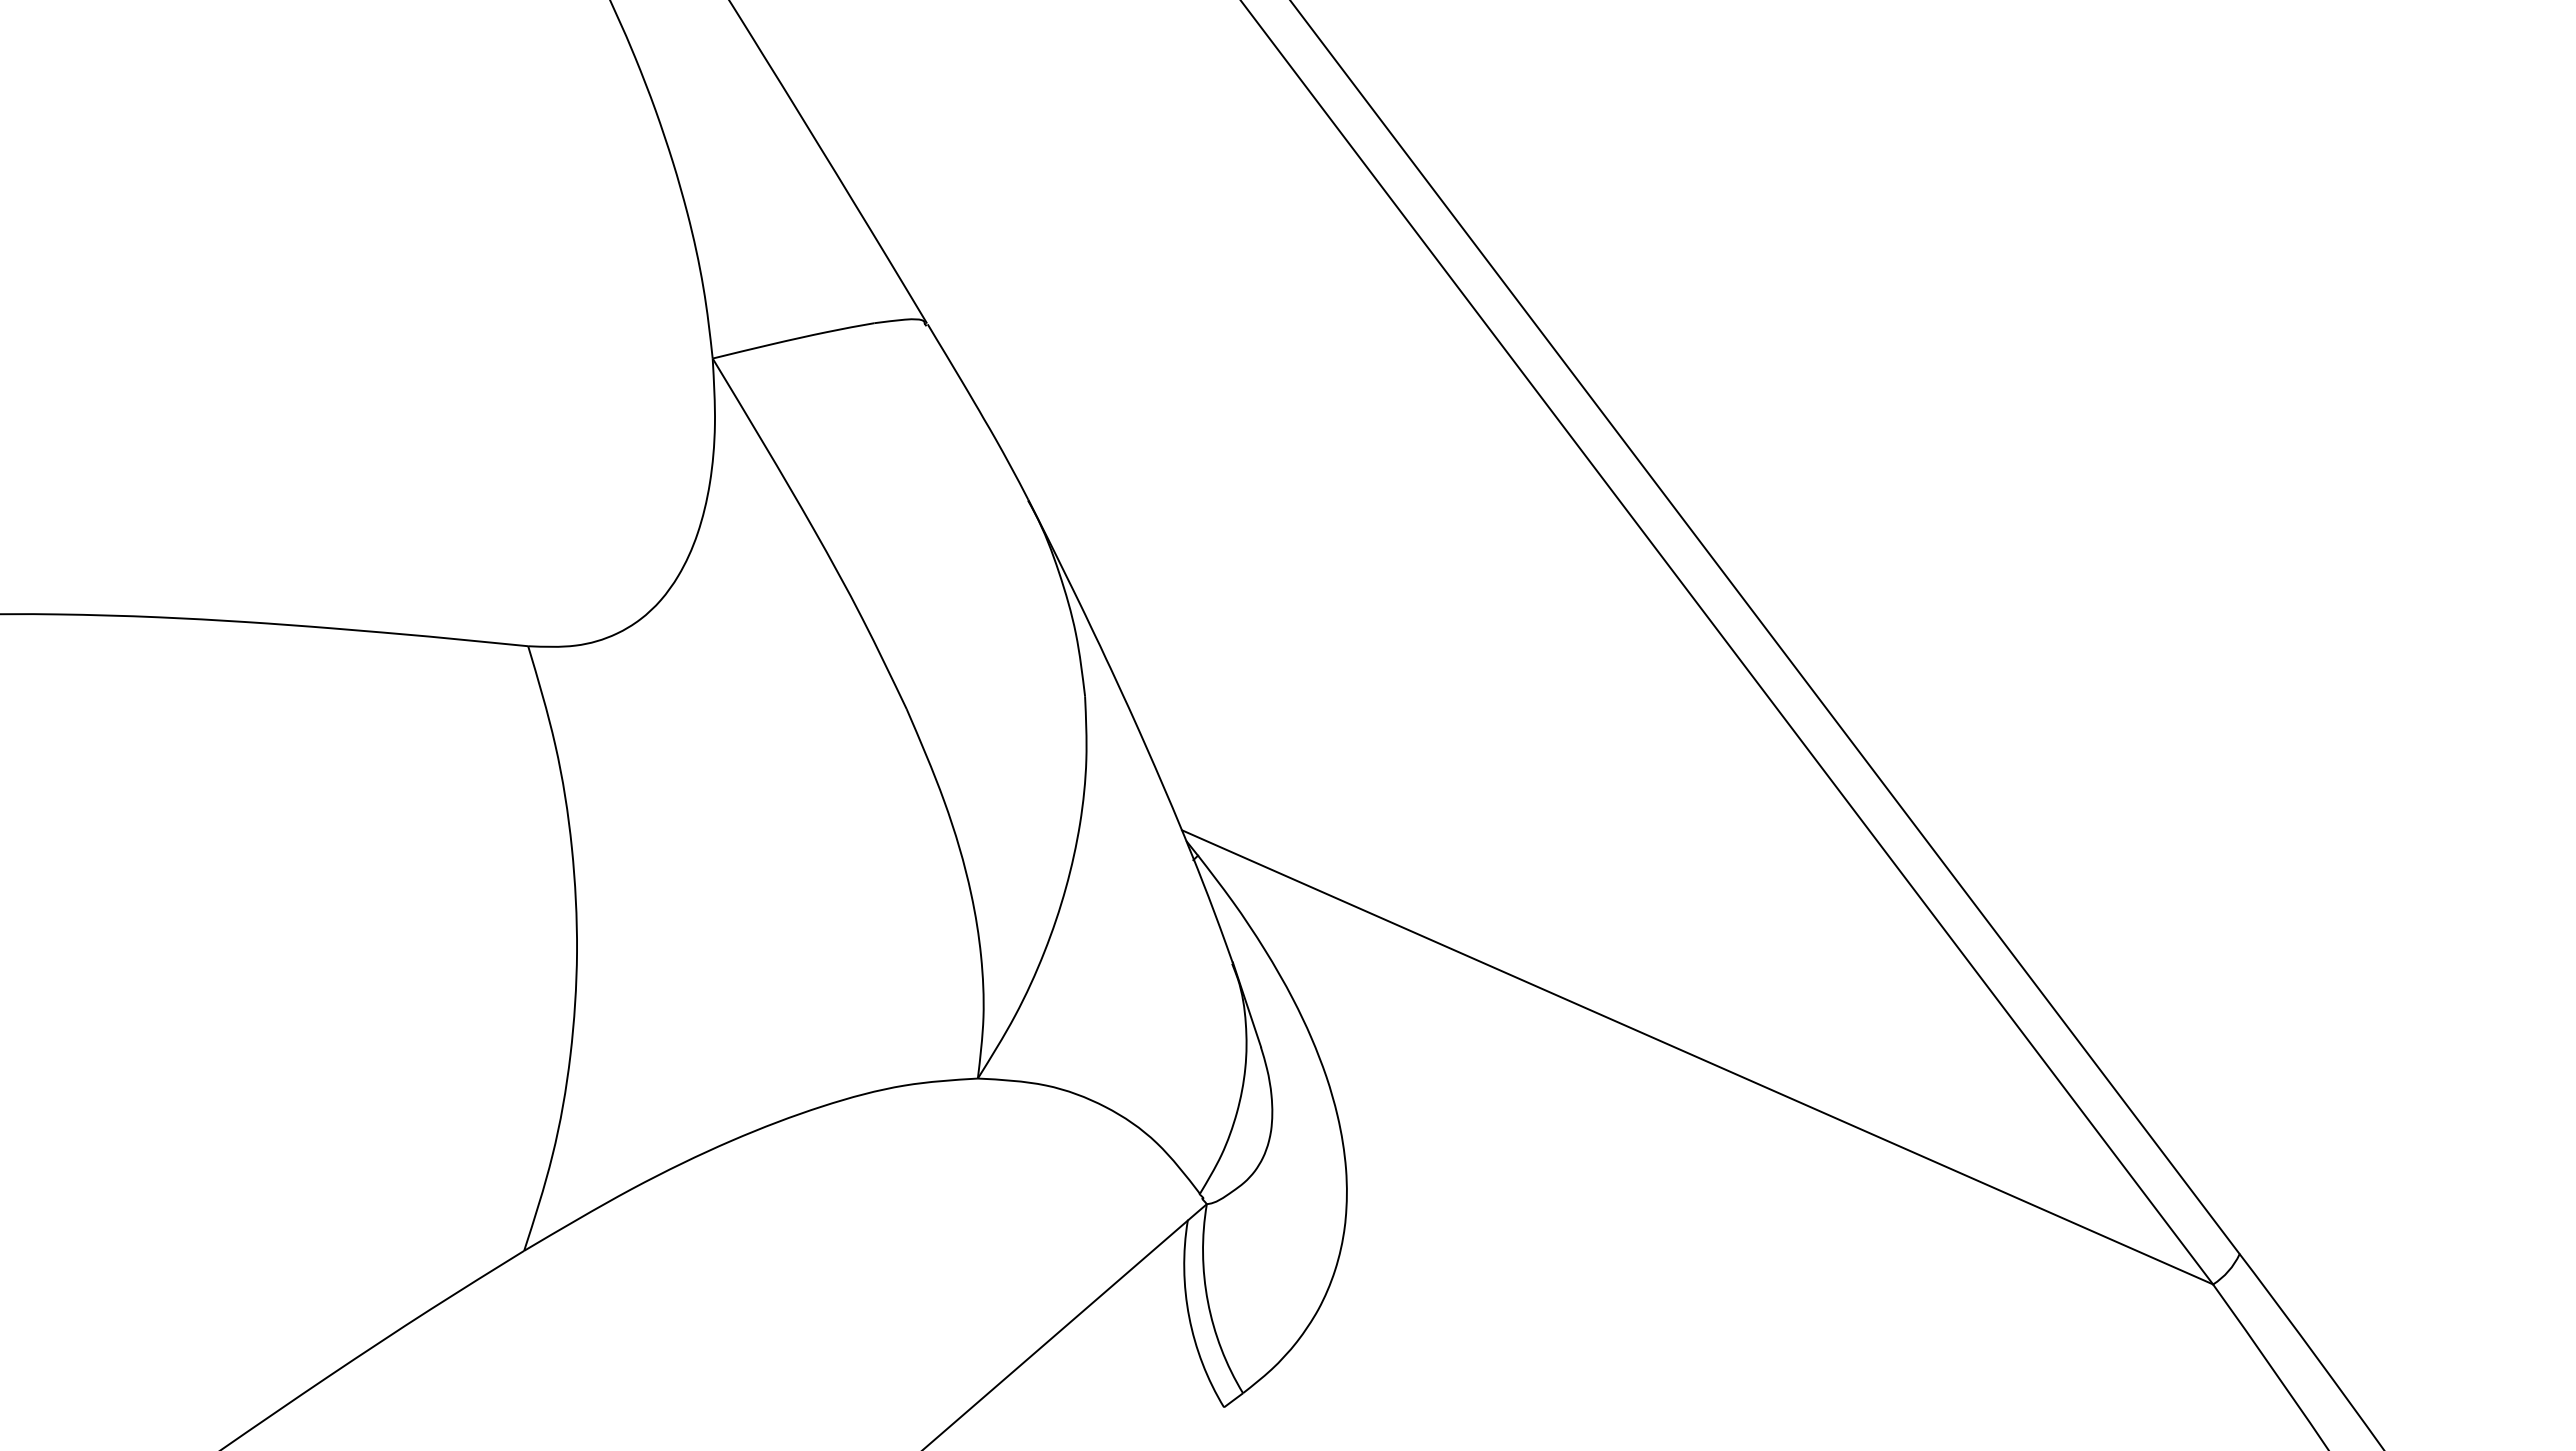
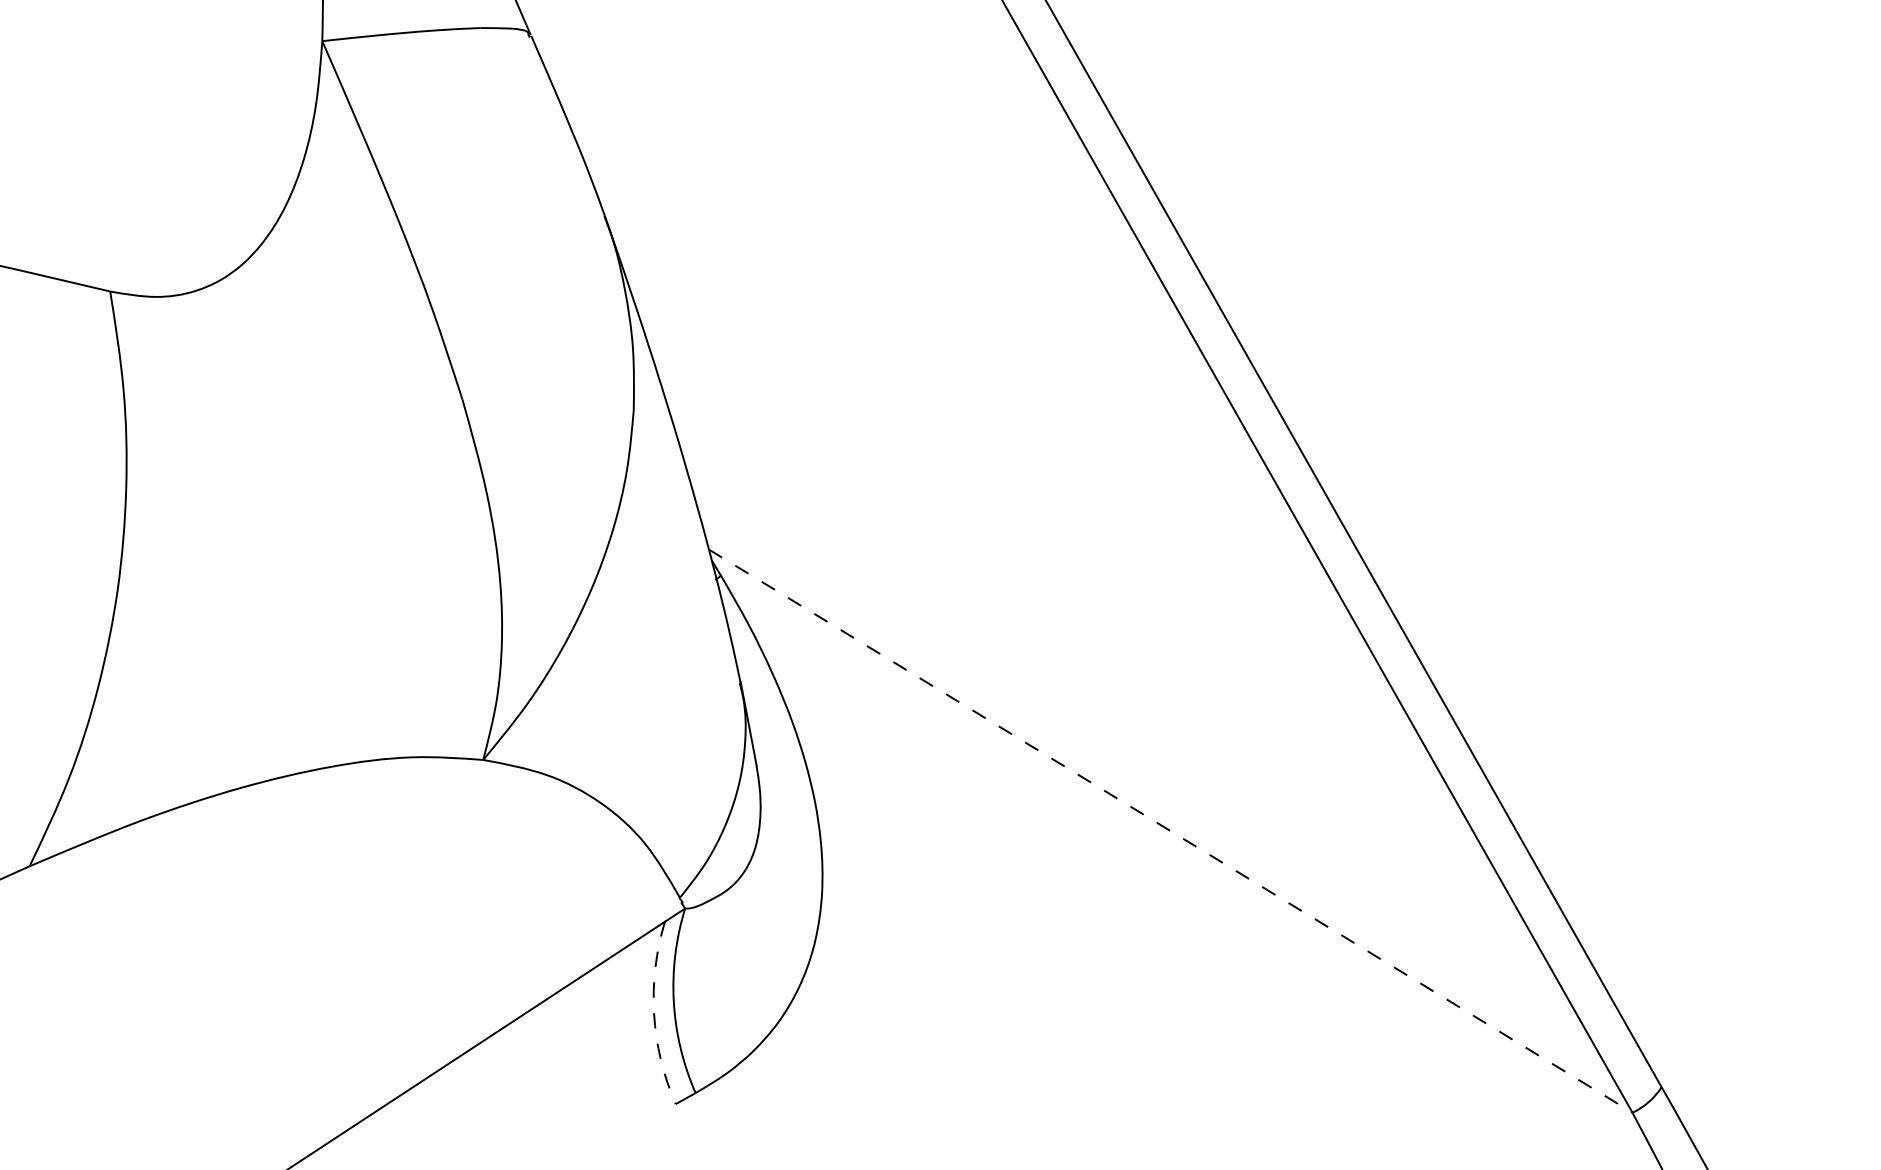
line: (1698, 1057) -> (1171, 831), solid -> dashed
arc: (1189, 1317) -> (654, 1014), solid -> dashed

